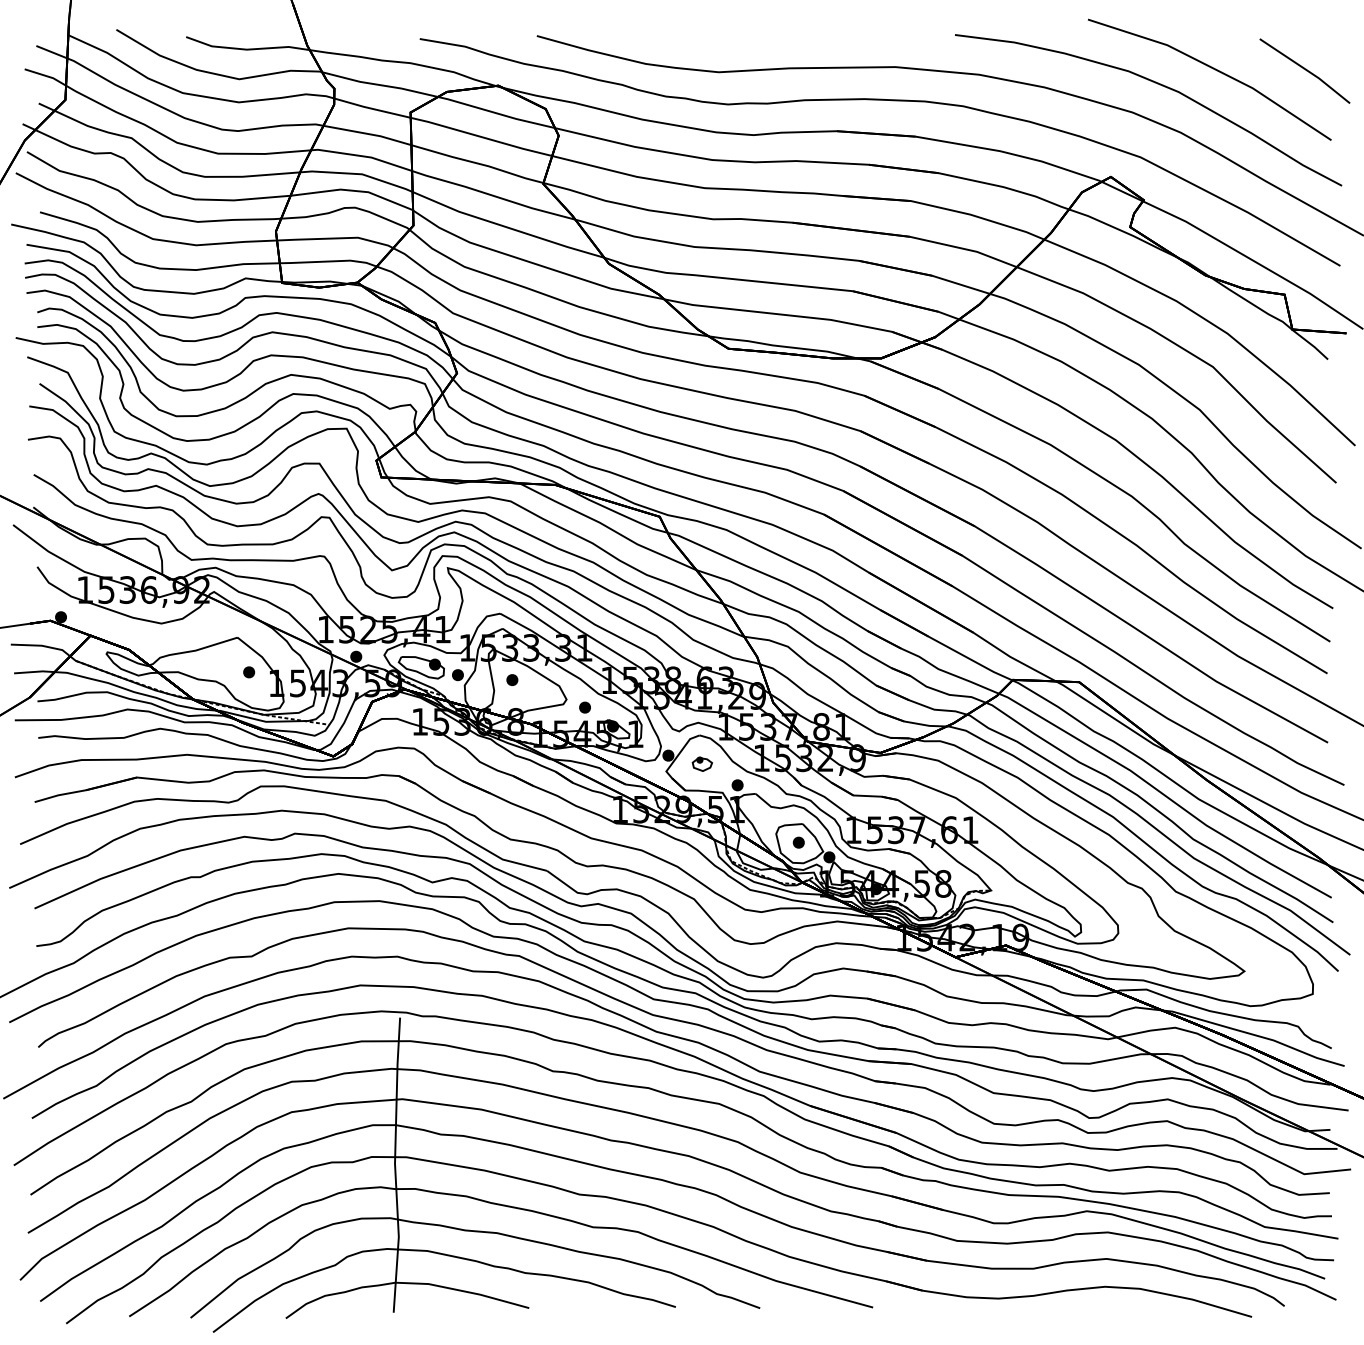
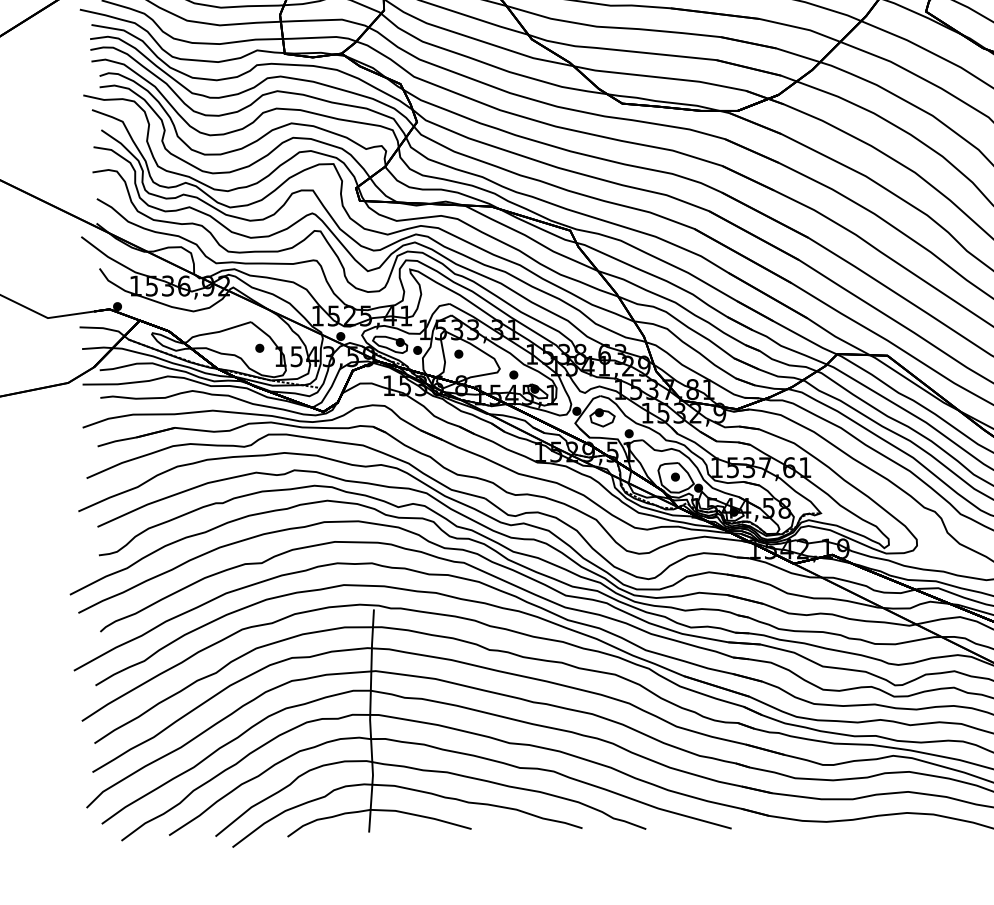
part: (702, 763) -> (602, 417), size x1.67

